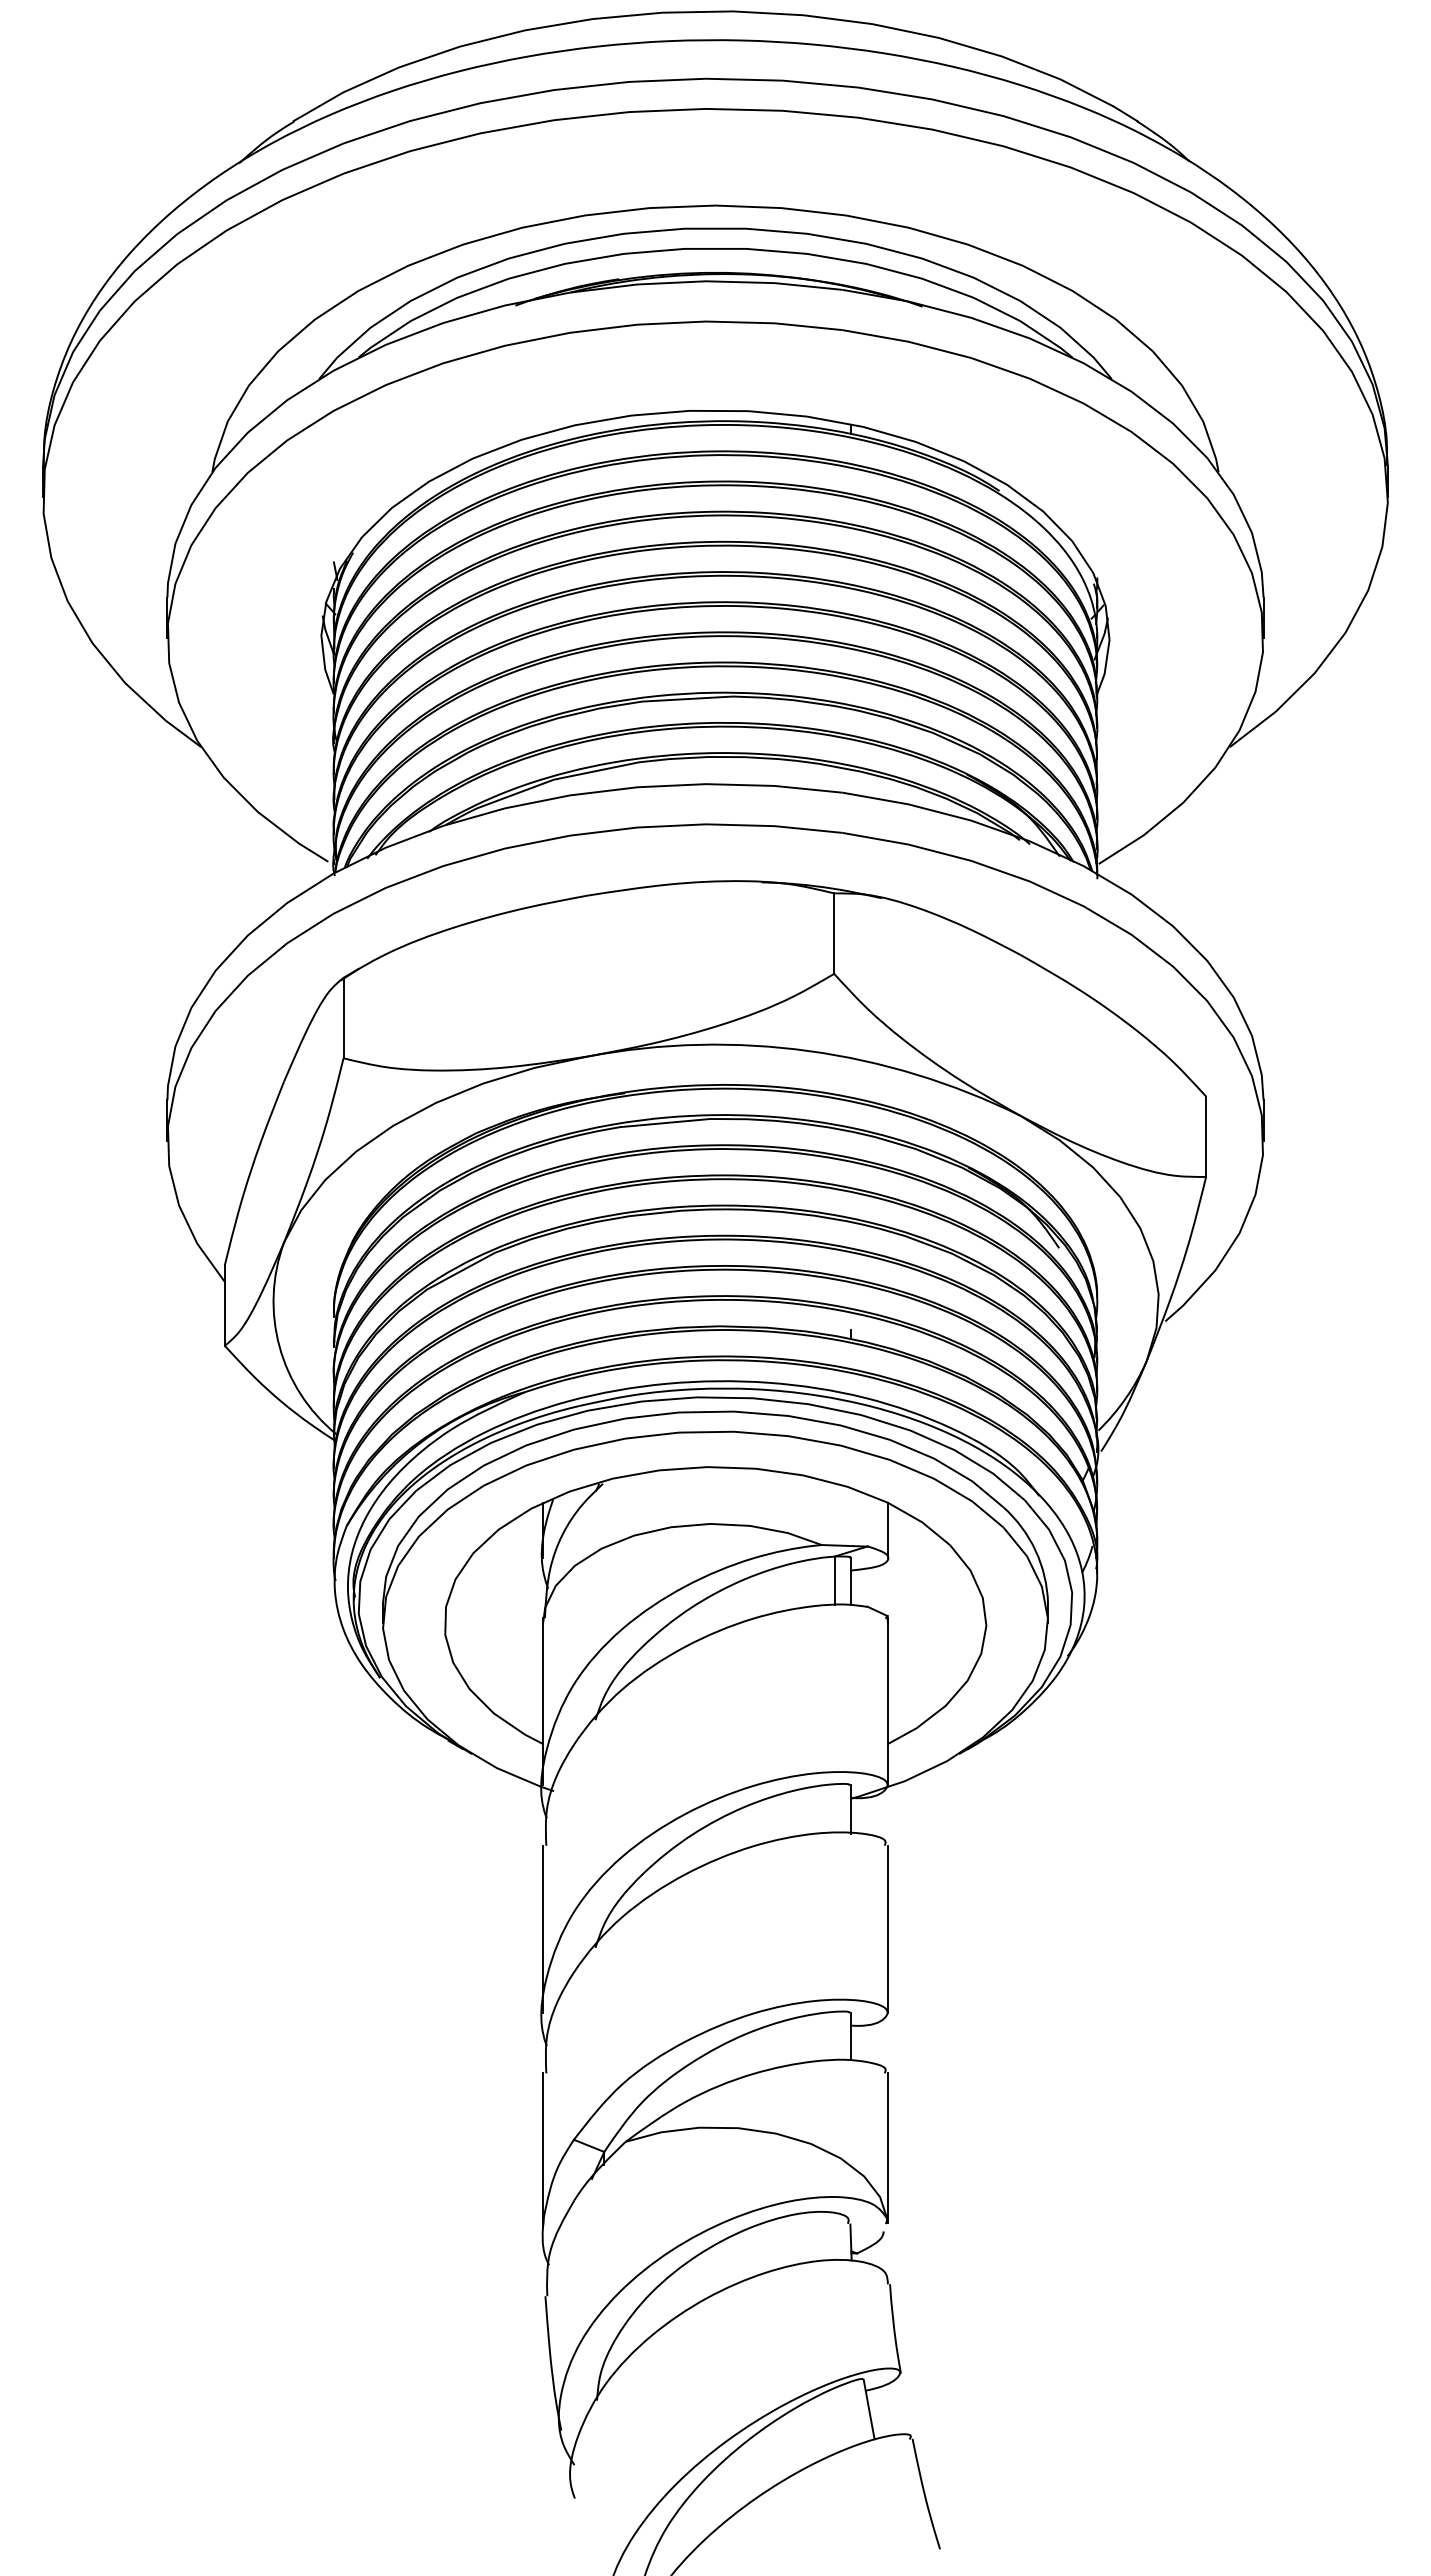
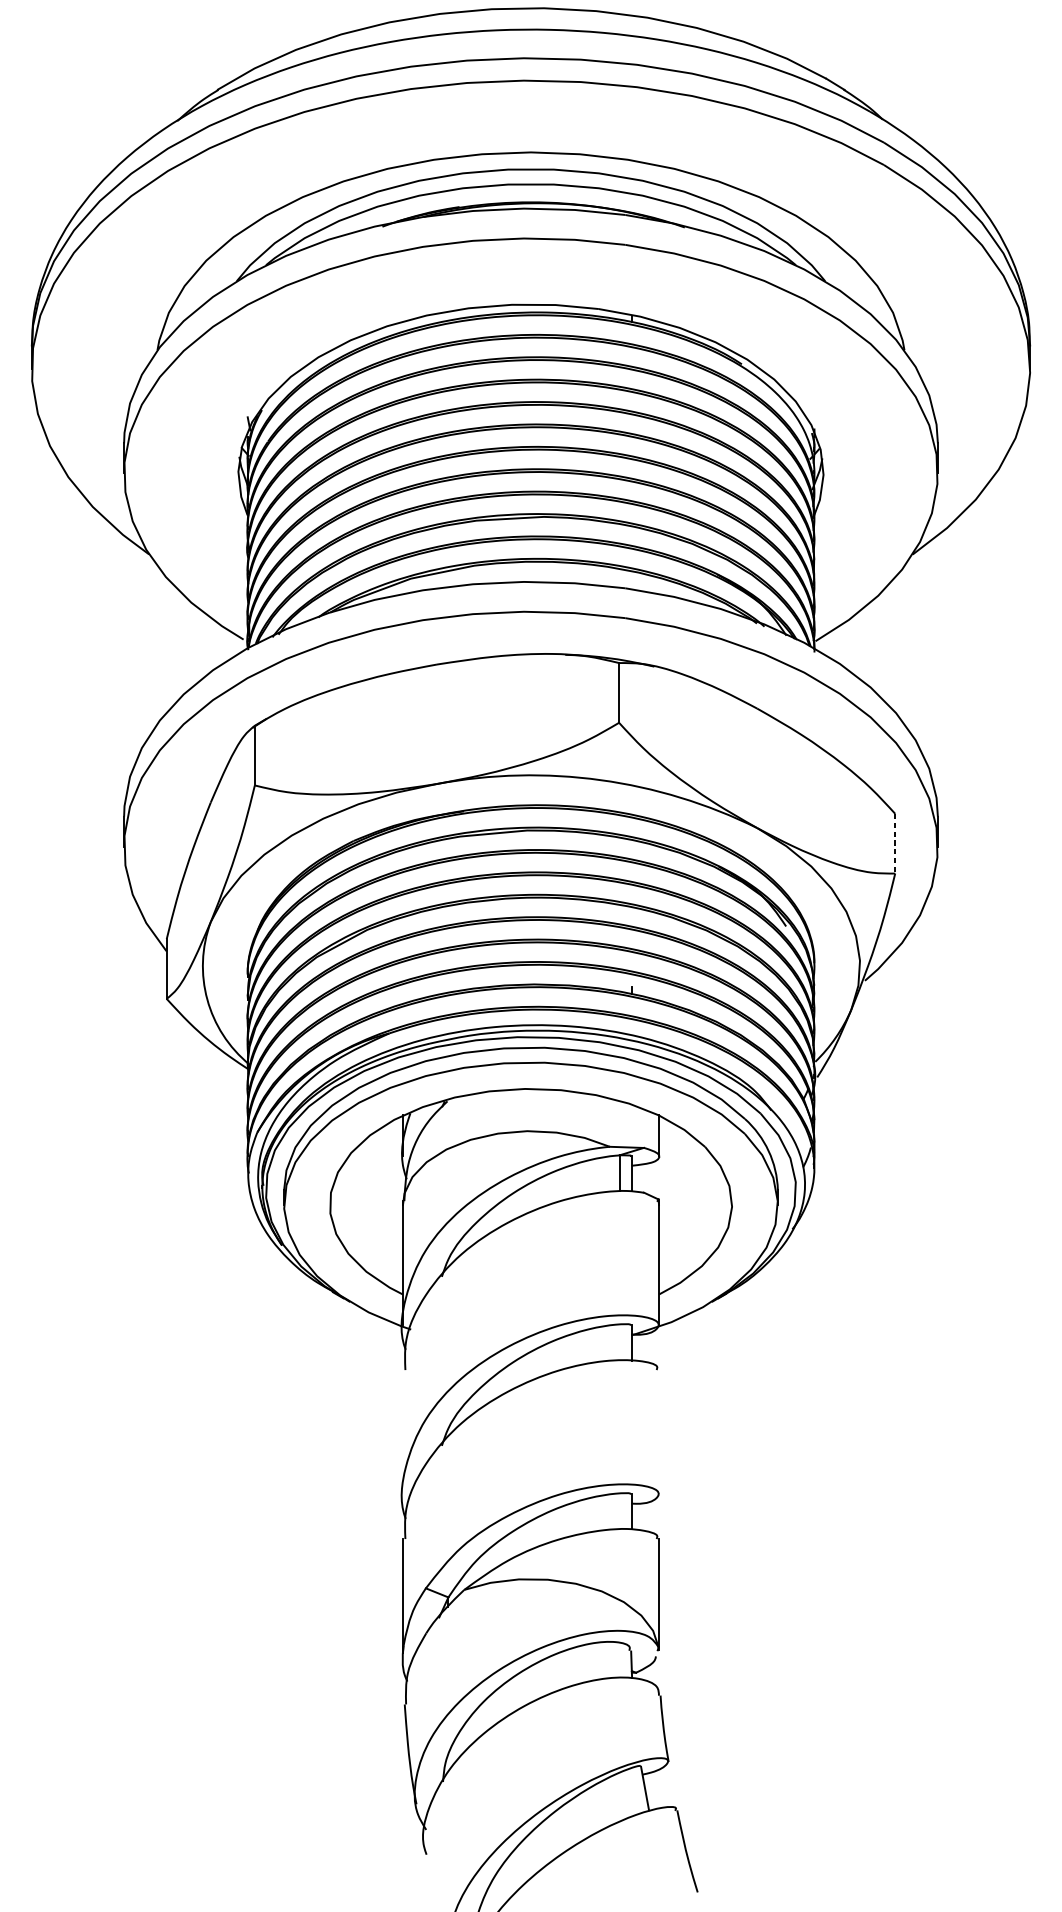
line: (1206, 1137) -> (895, 844), solid -> dashed
line: (543, 1929) -> (403, 1432), removed
line: (887, 1929) -> (658, 1432), removed

